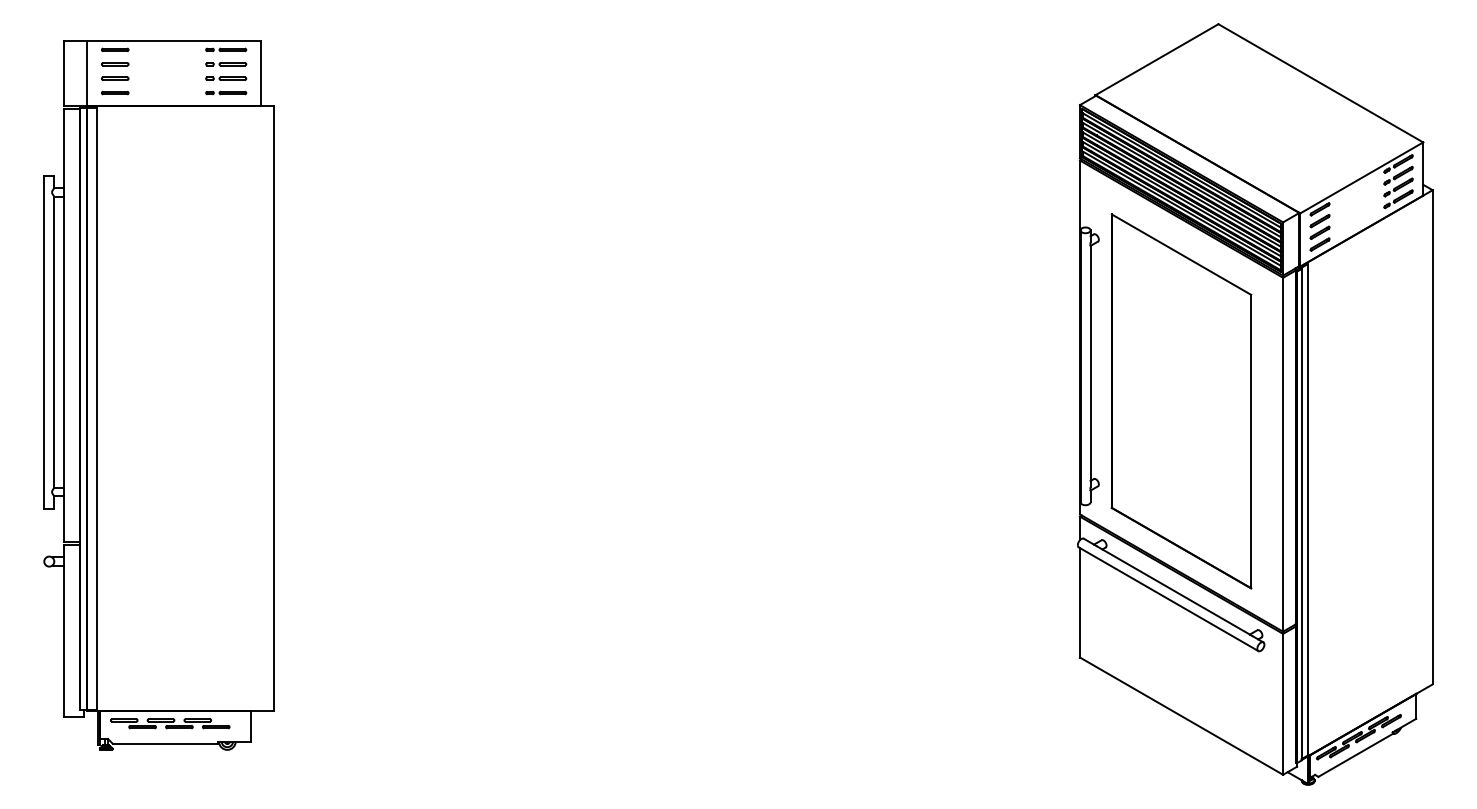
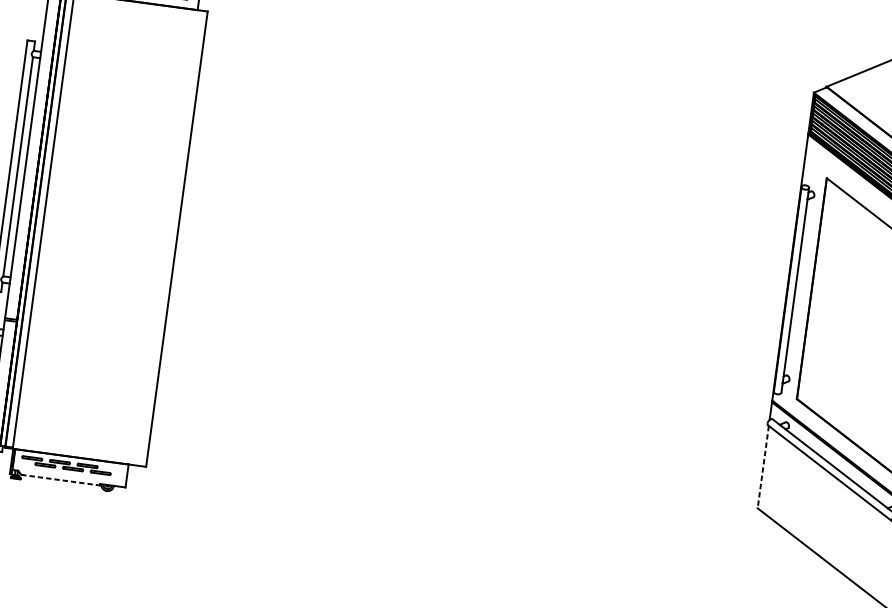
line: (1079, 602) -> (762, 466), solid -> dashed
line: (165, 743) -> (60, 479), solid -> dashed

